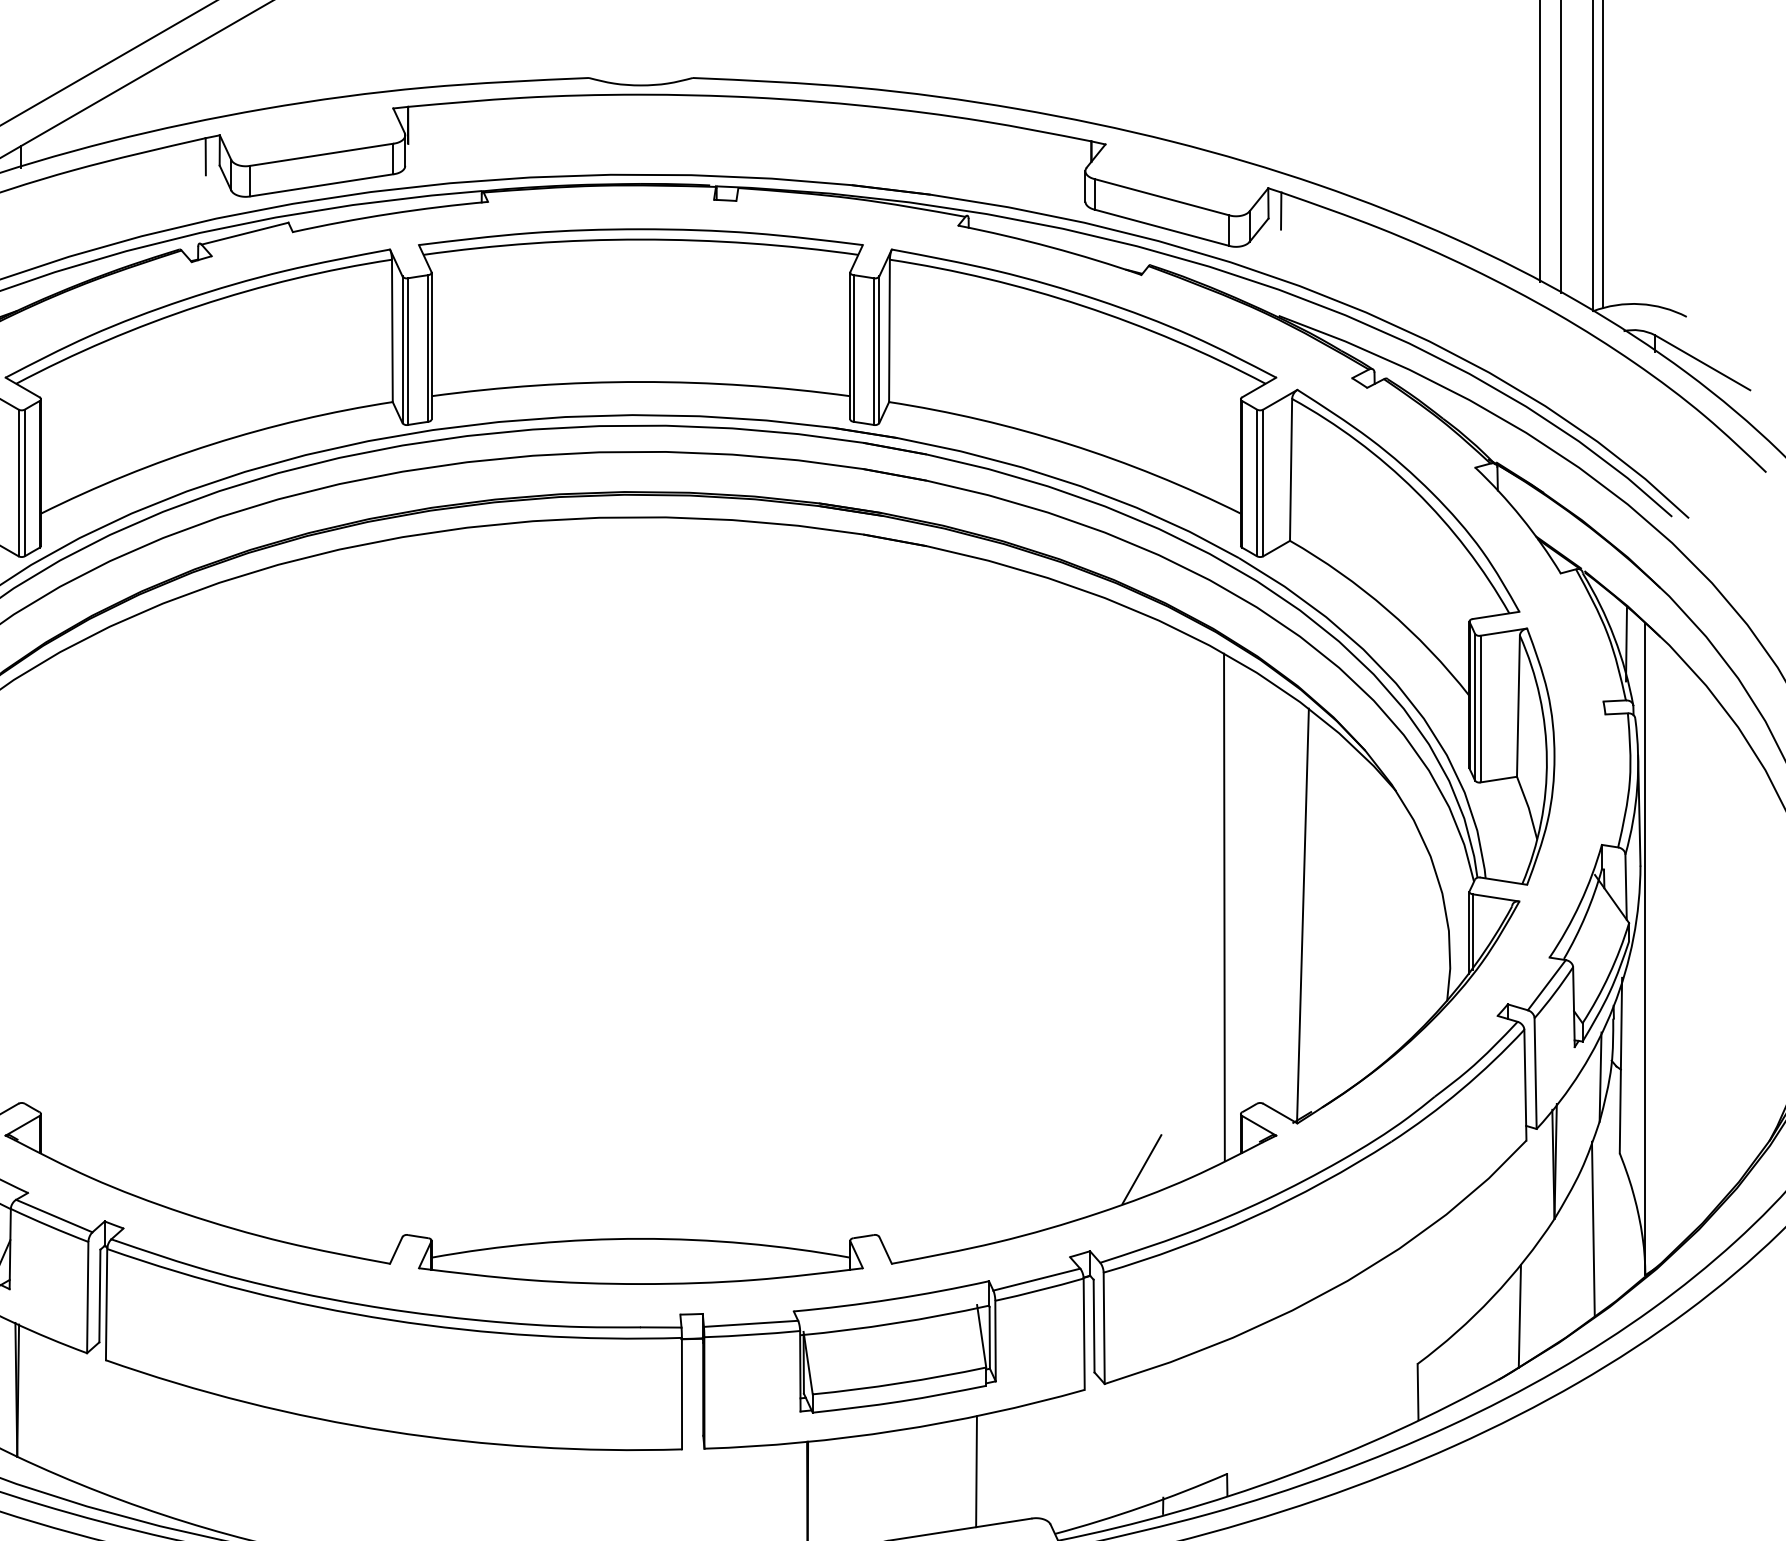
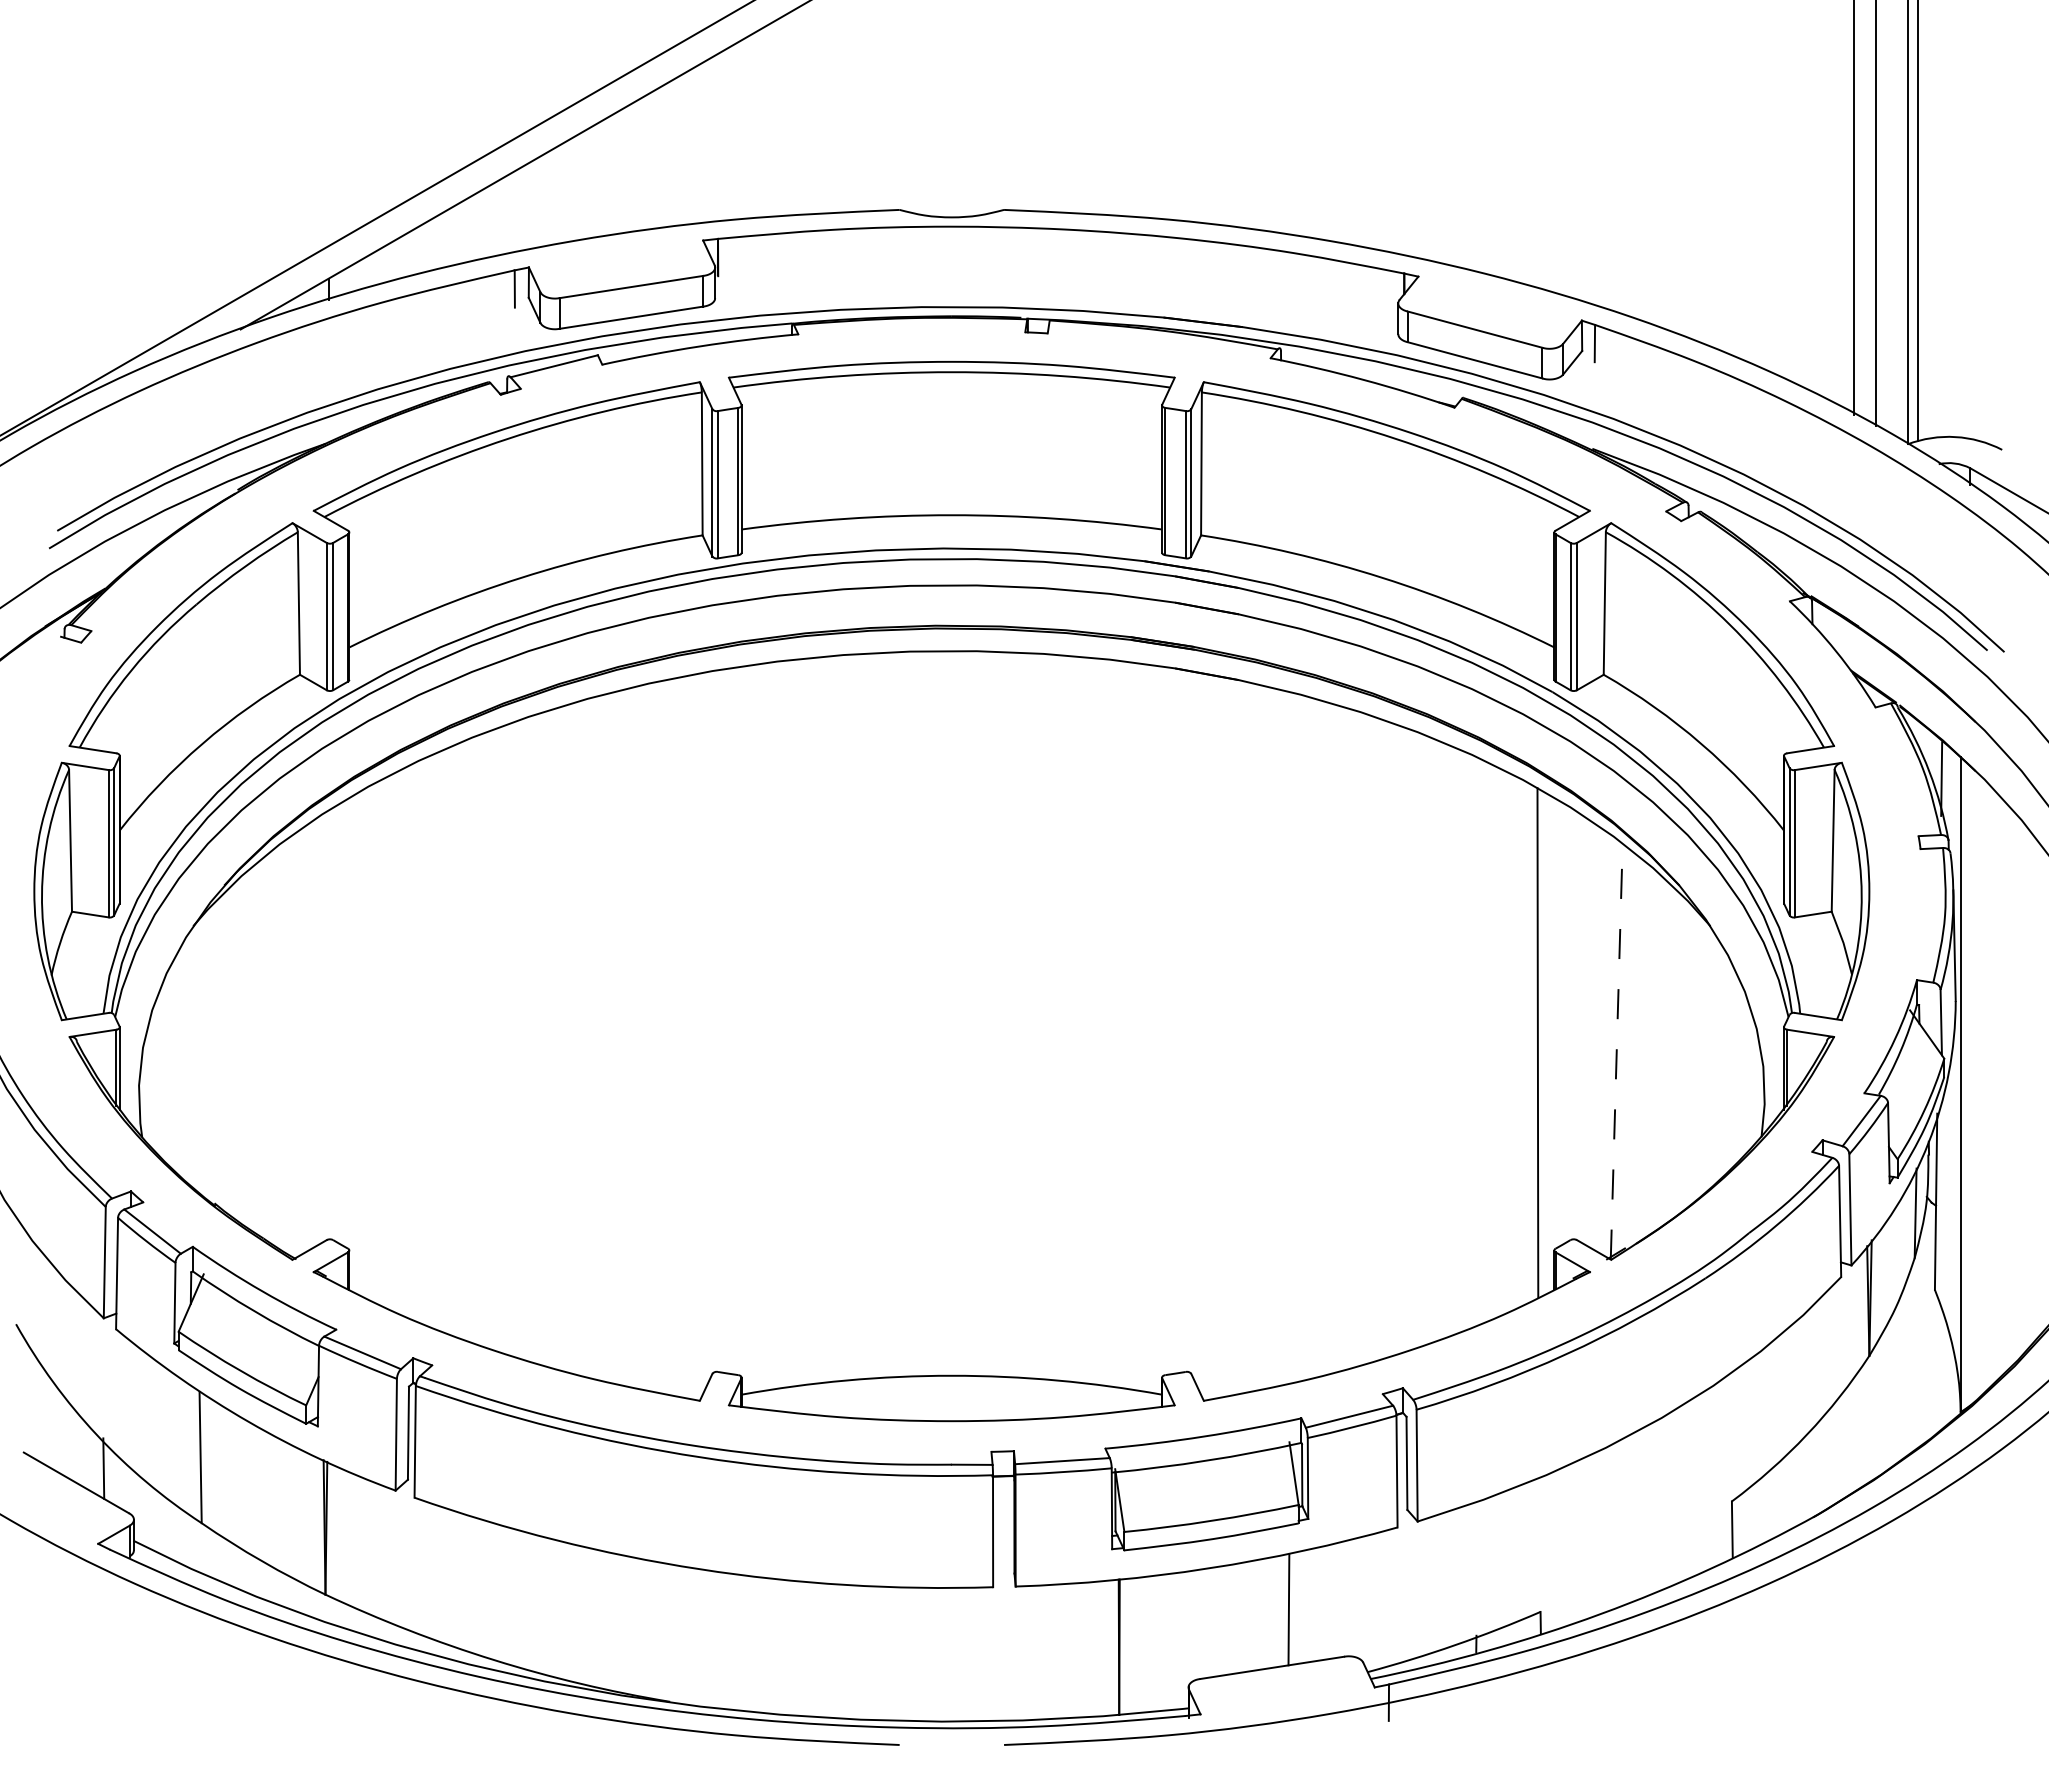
line: (1302, 914) -> (1616, 1050), solid -> dashed
line: (1141, 1168) -> (1454, 1305), removed
line: (1593, 1228) -> (1908, 1365), removed
line: (1519, 1316) -> (1834, 1453), removed

